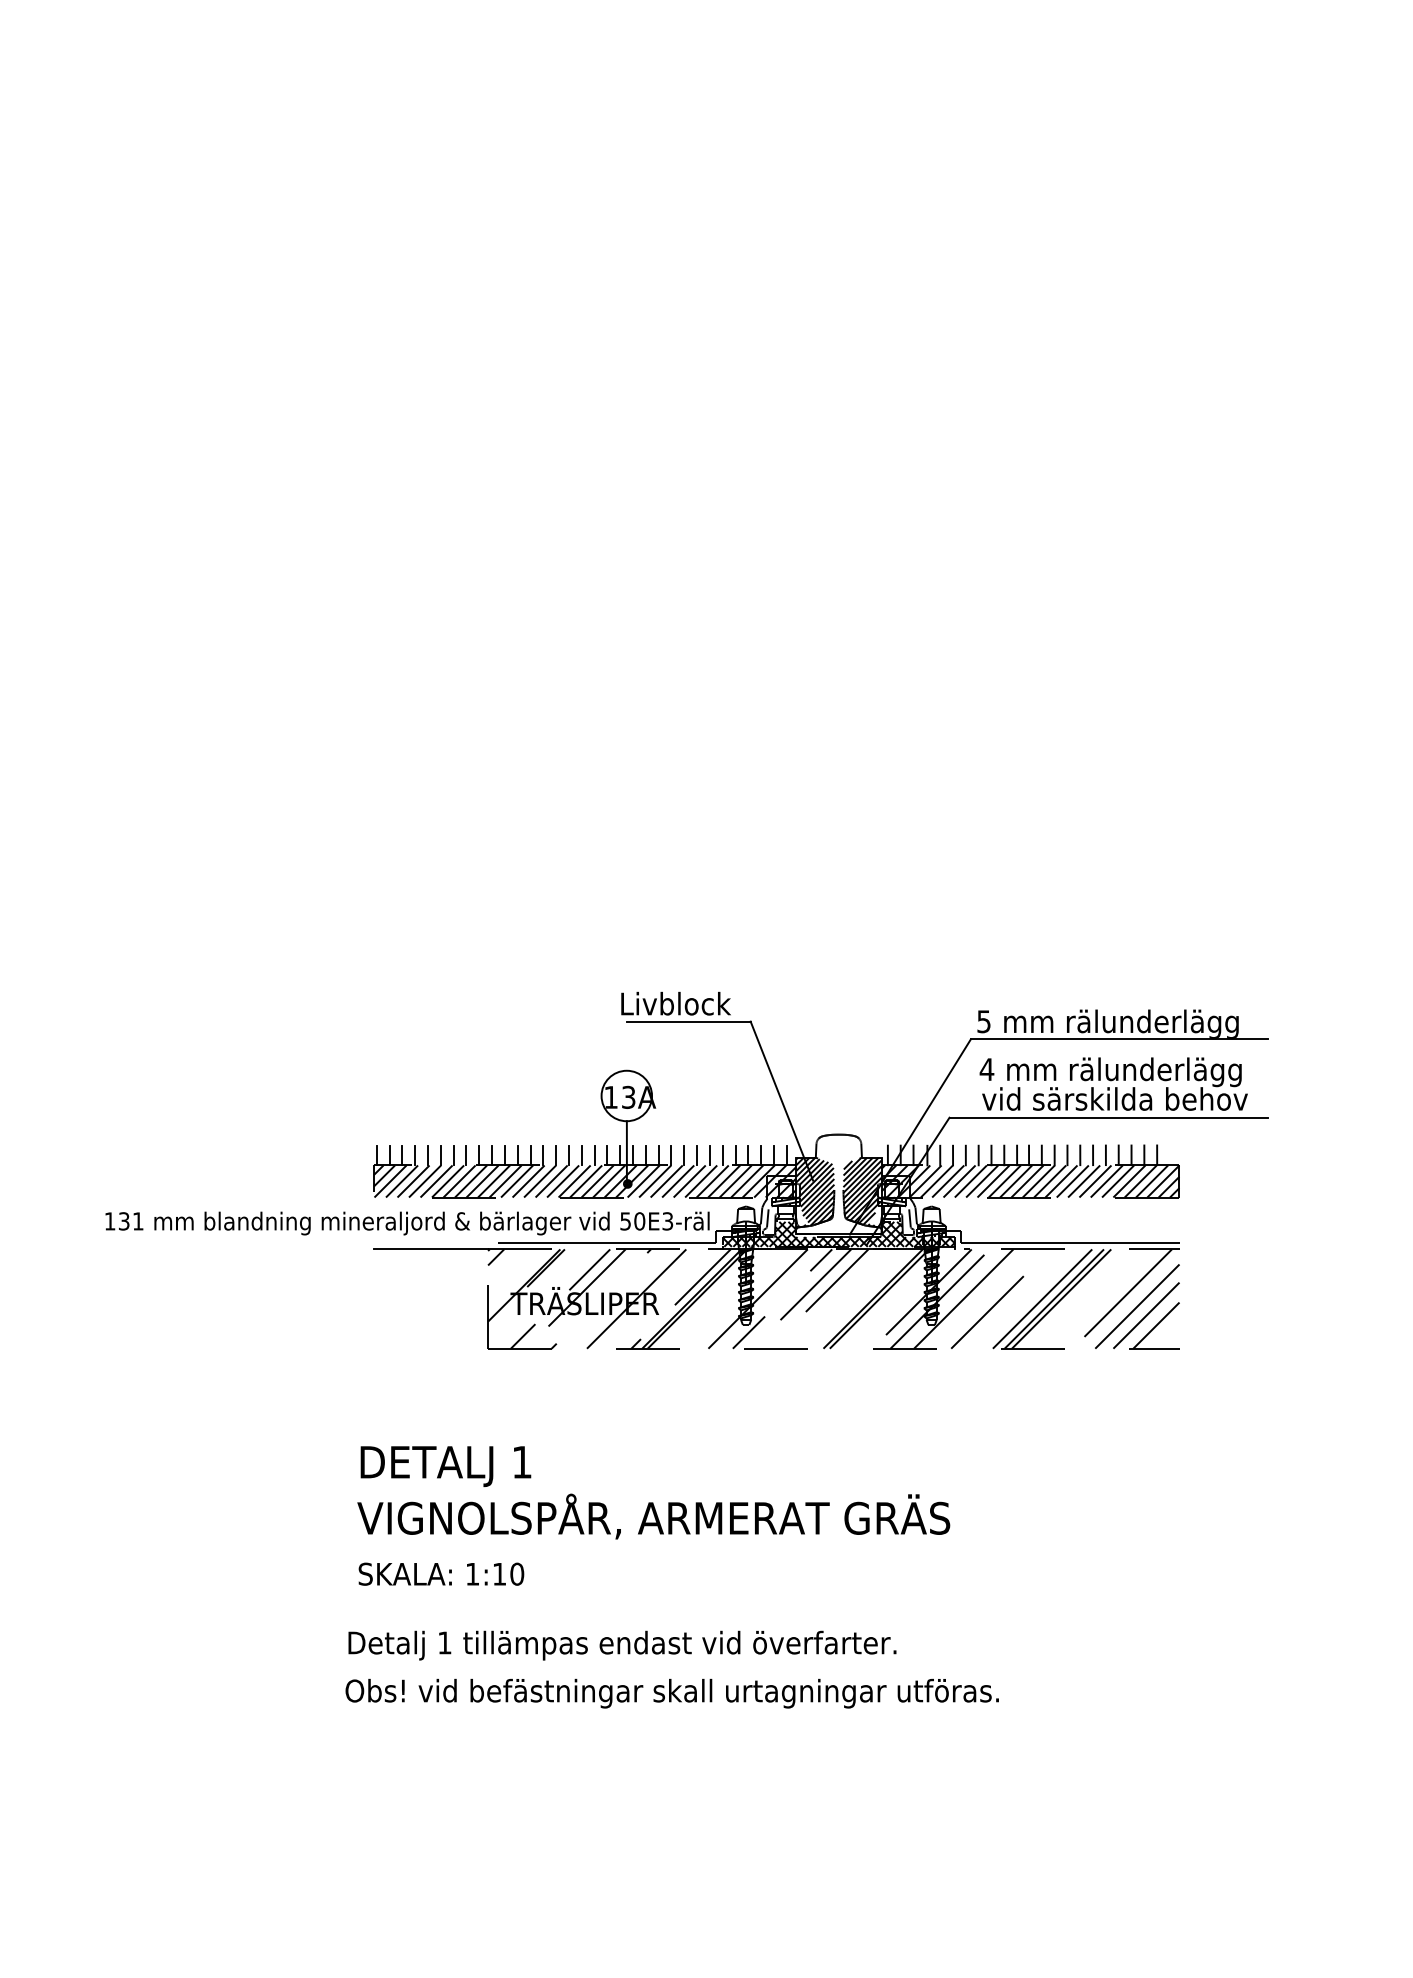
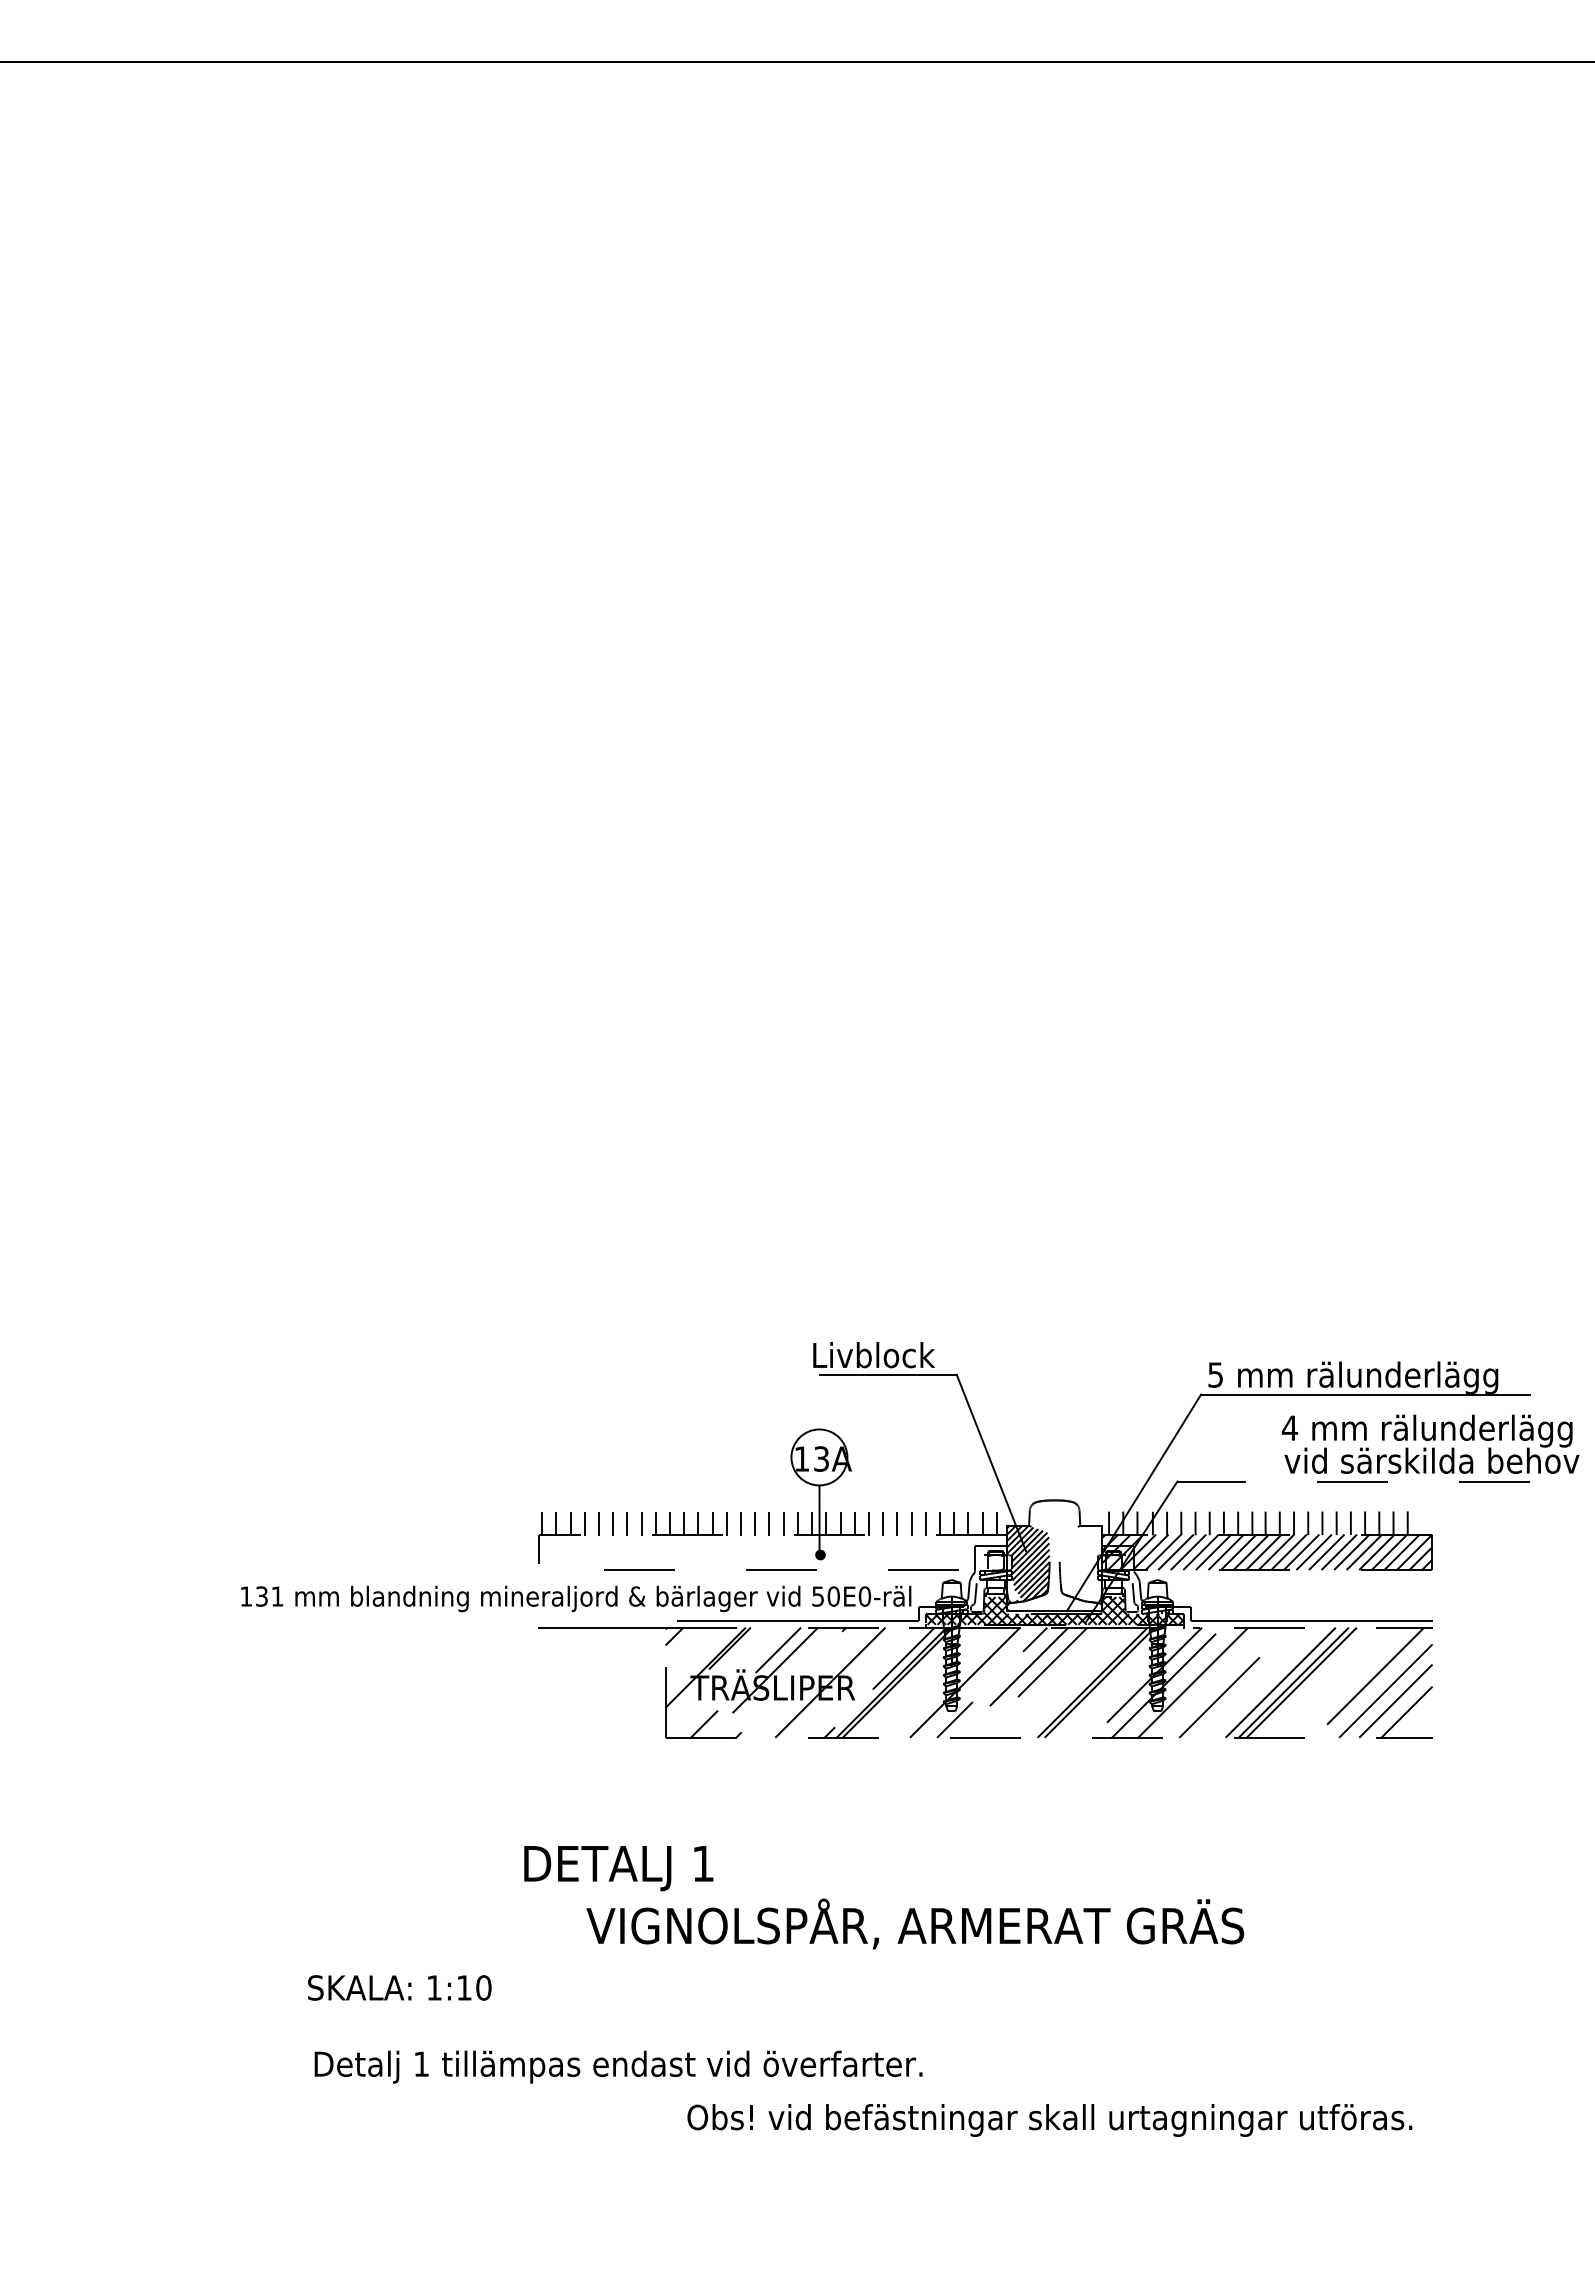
text: (1113, 1083) -> (1430, 1443), moved
line: (1108, 1117) -> (1353, 1481), solid -> dashed
hatch: (585, 1181) -> (773, 1552), removed
hatch: (862, 1192) -> (1080, 1564), removed
text: (667, 1221) -> (864, 1596), 50E3-räl -> 50E0-räl
text: (653, 1516) -> (915, 1923), moved
text: (441, 1573) -> (399, 1987), moved
text: (622, 1645) -> (618, 2066), moved
text: (671, 1693) -> (1049, 2120), moved

